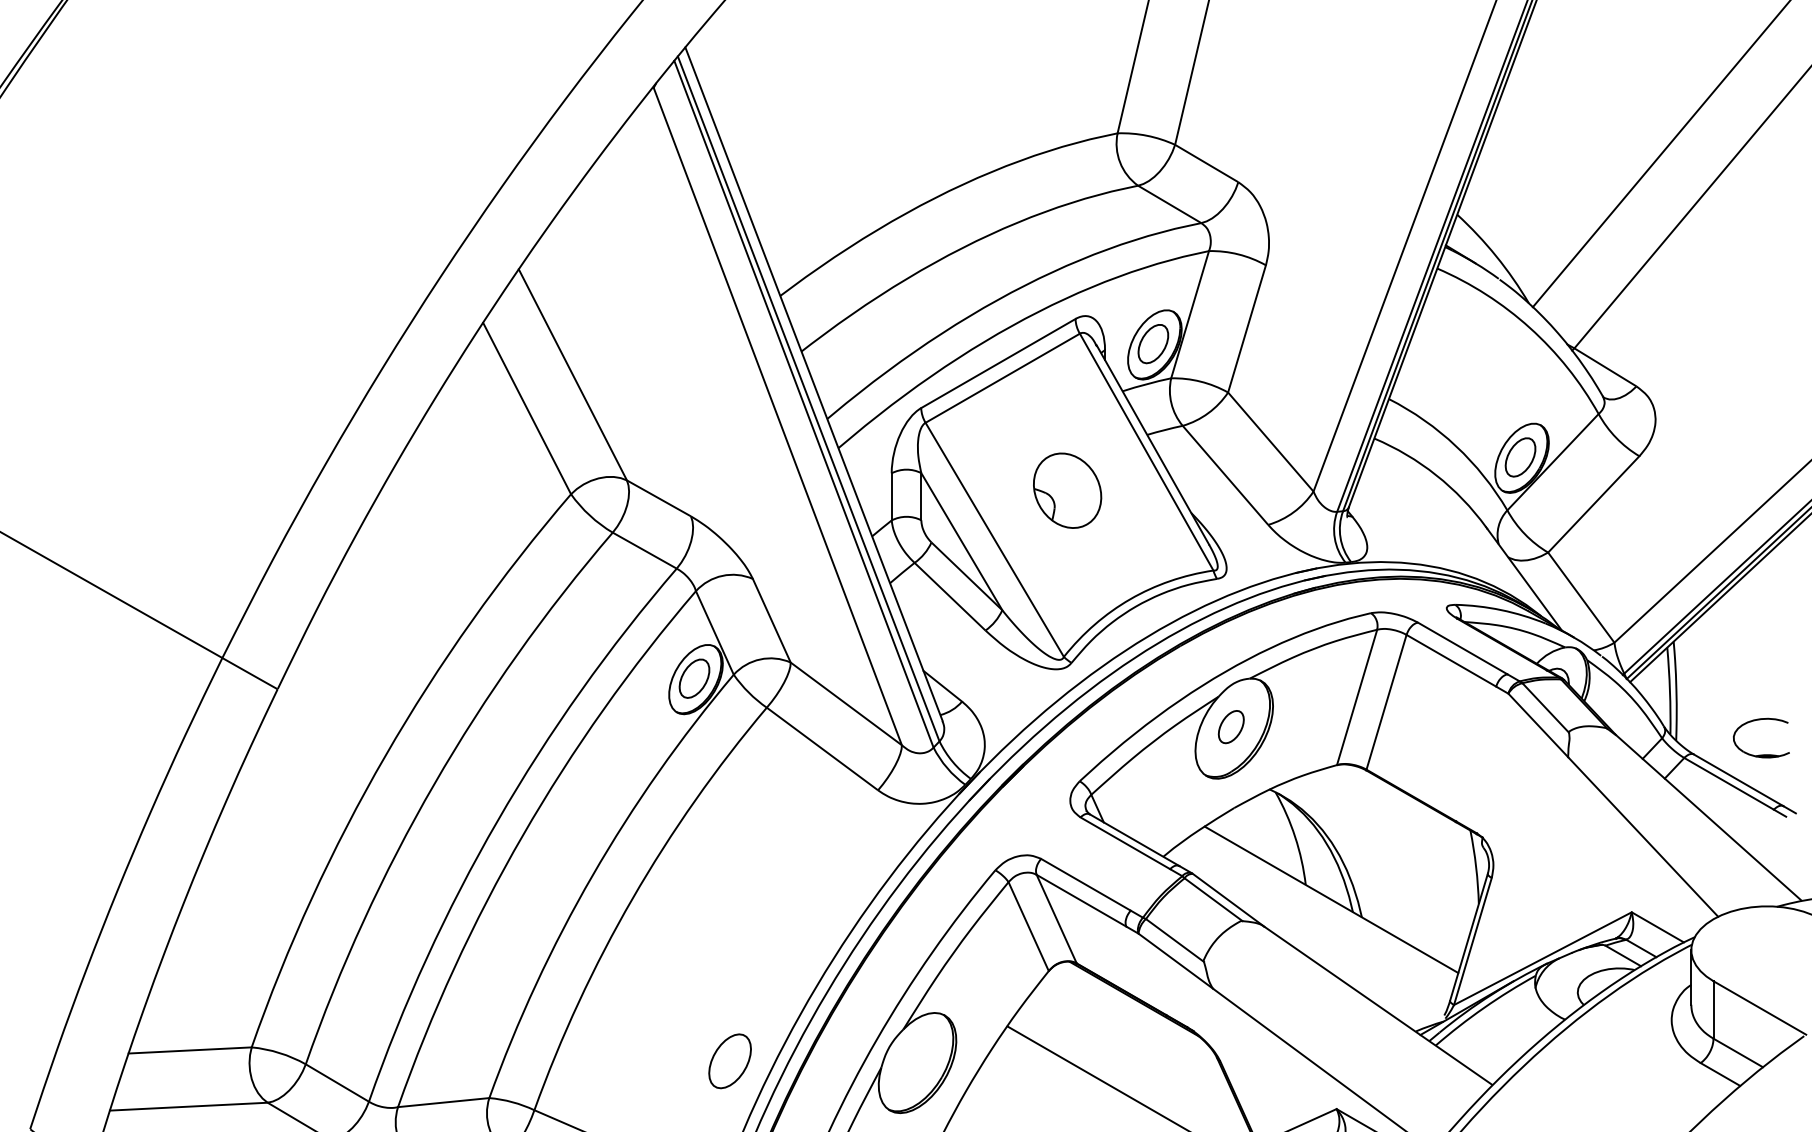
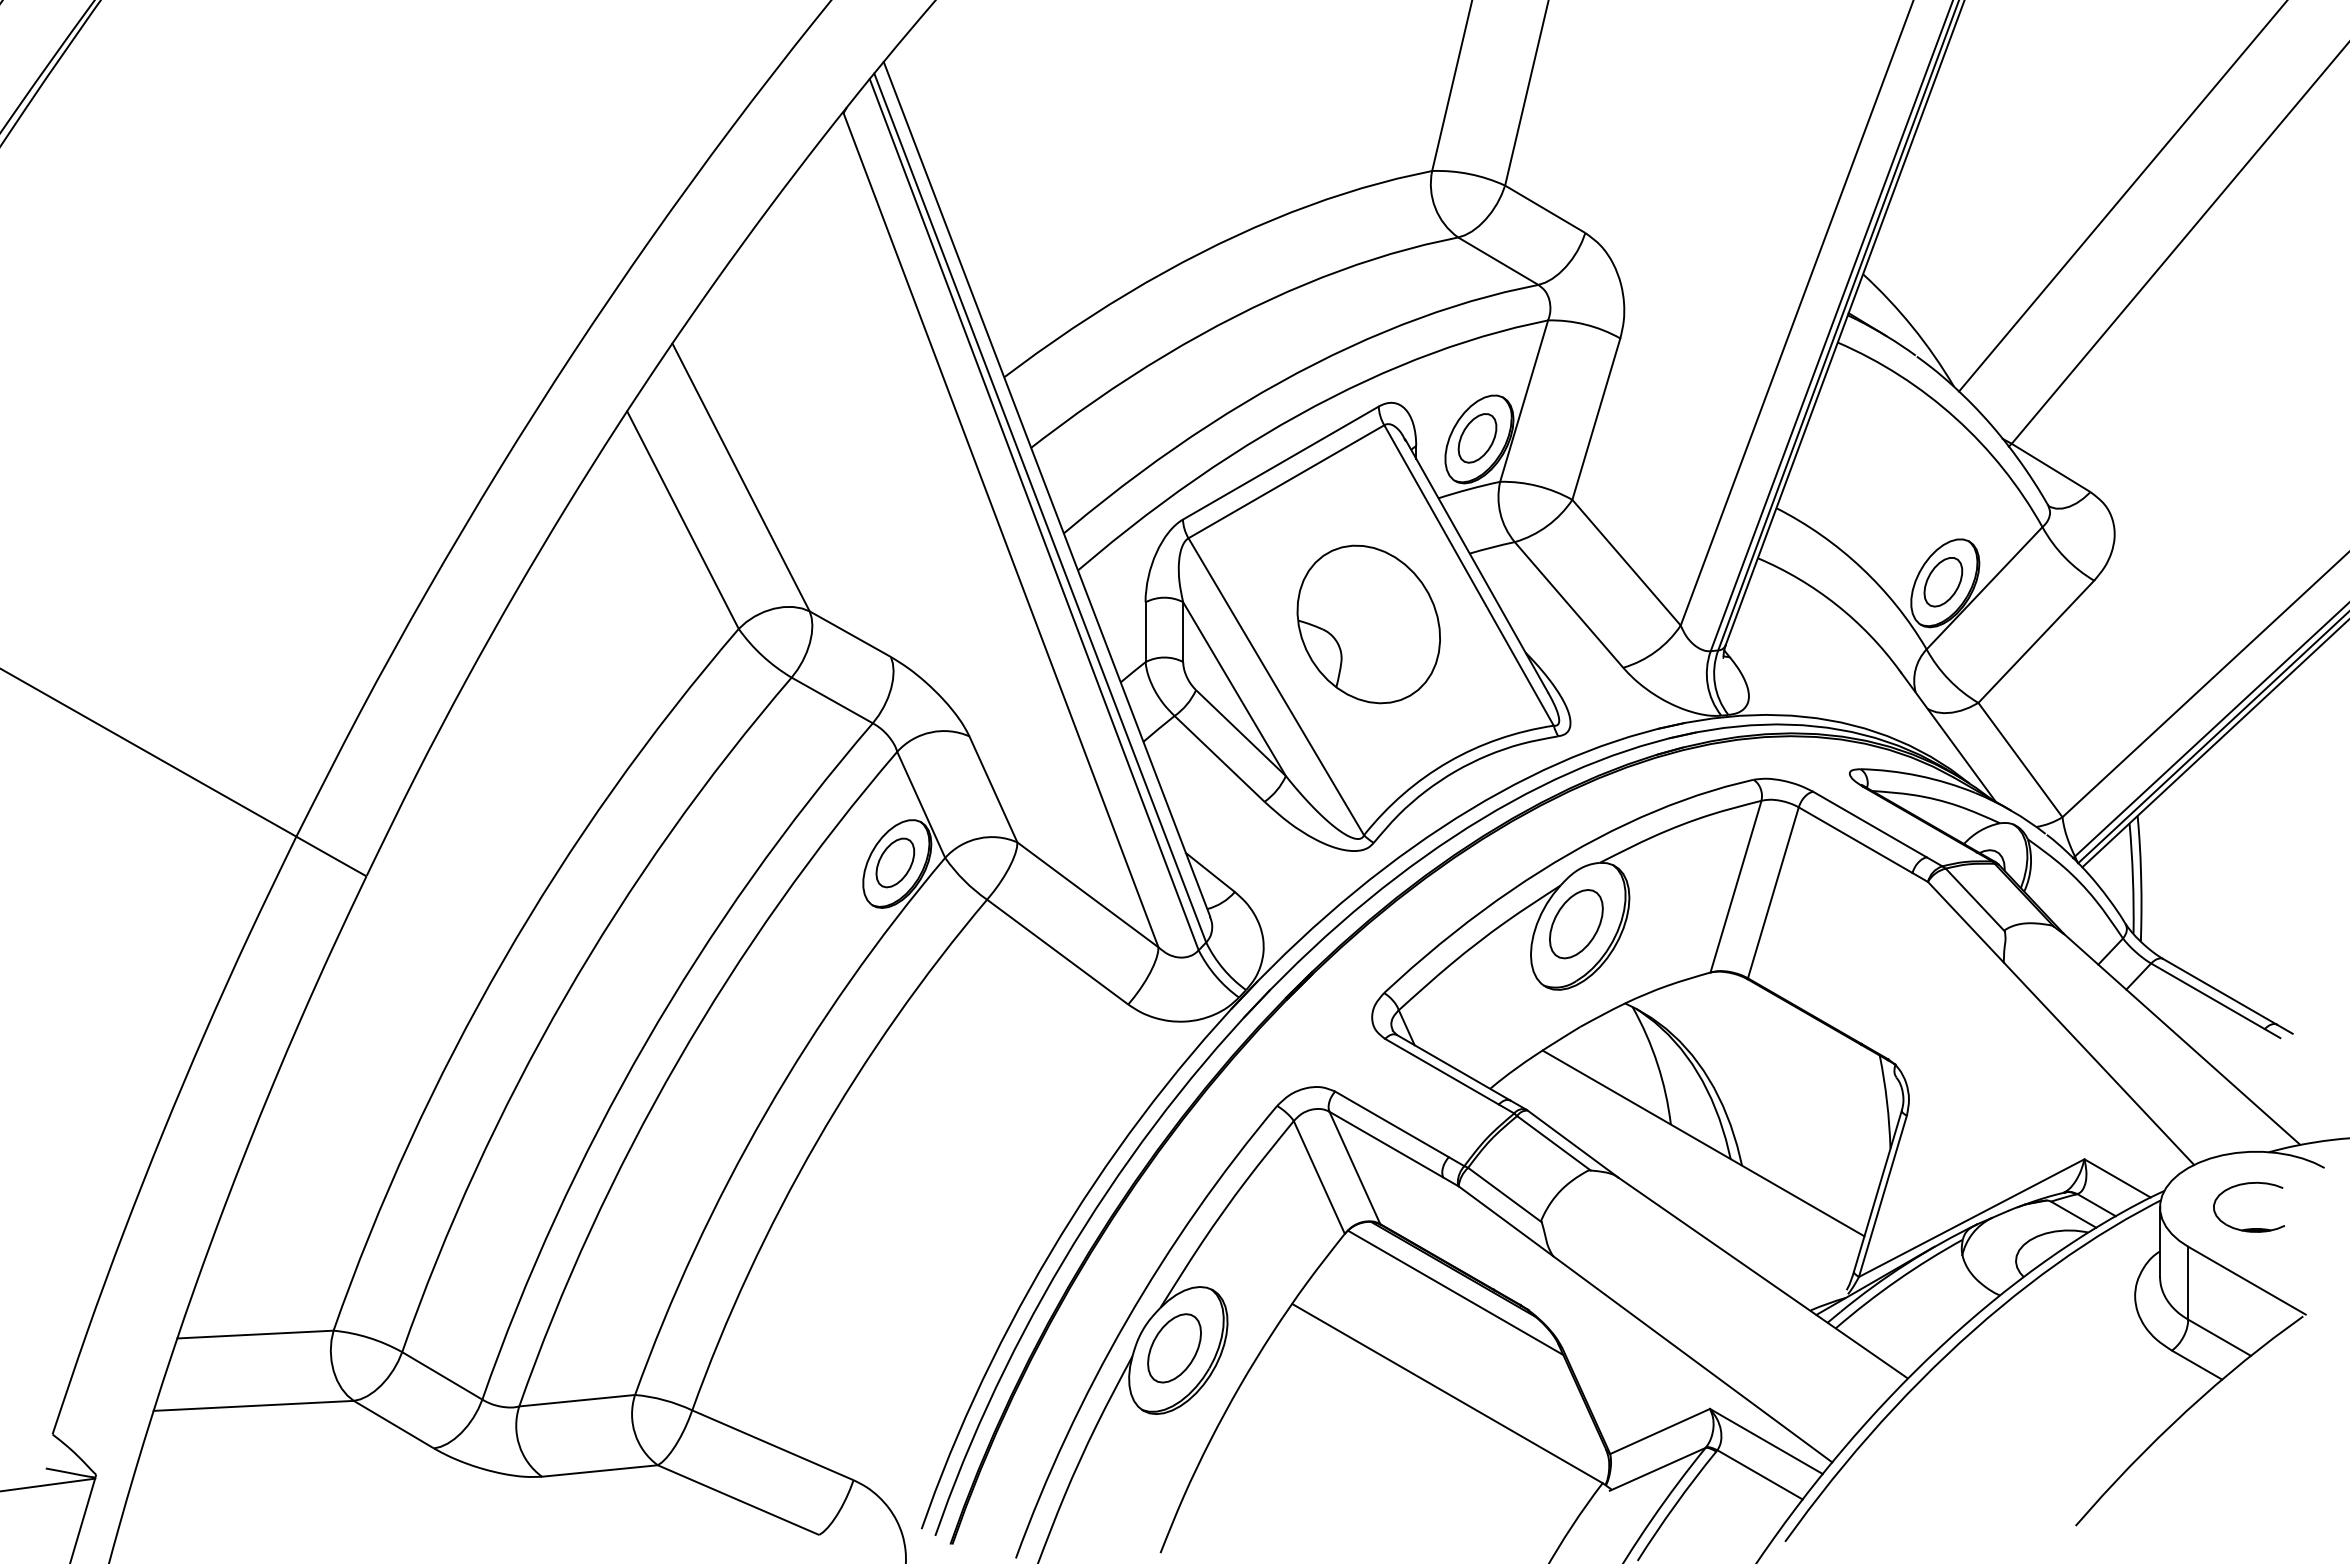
part: (1067, 490) -> (1368, 624), size x1.67
part: (1231, 727) -> (1576, 924), size x1.67
part: (1761, 754) -> (2249, 1228), moved
line: (1136, 1017) -> (1455, 1292), added
part: (730, 1061) -> (1174, 1348), moved

